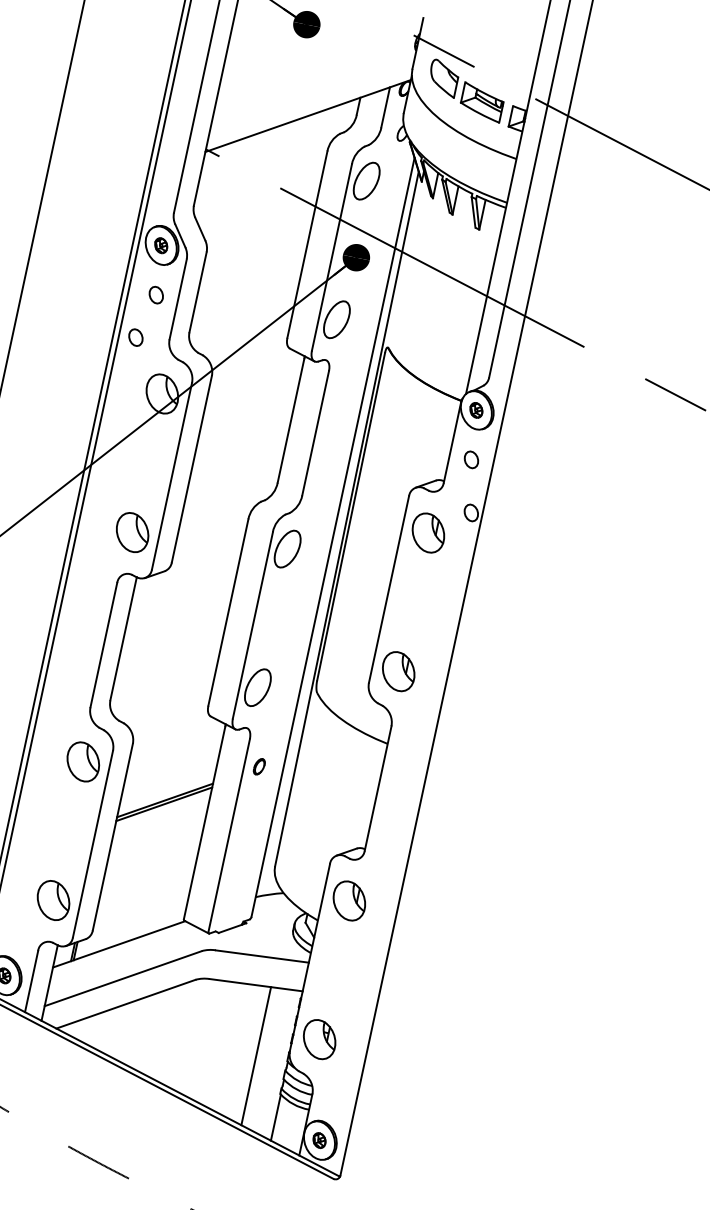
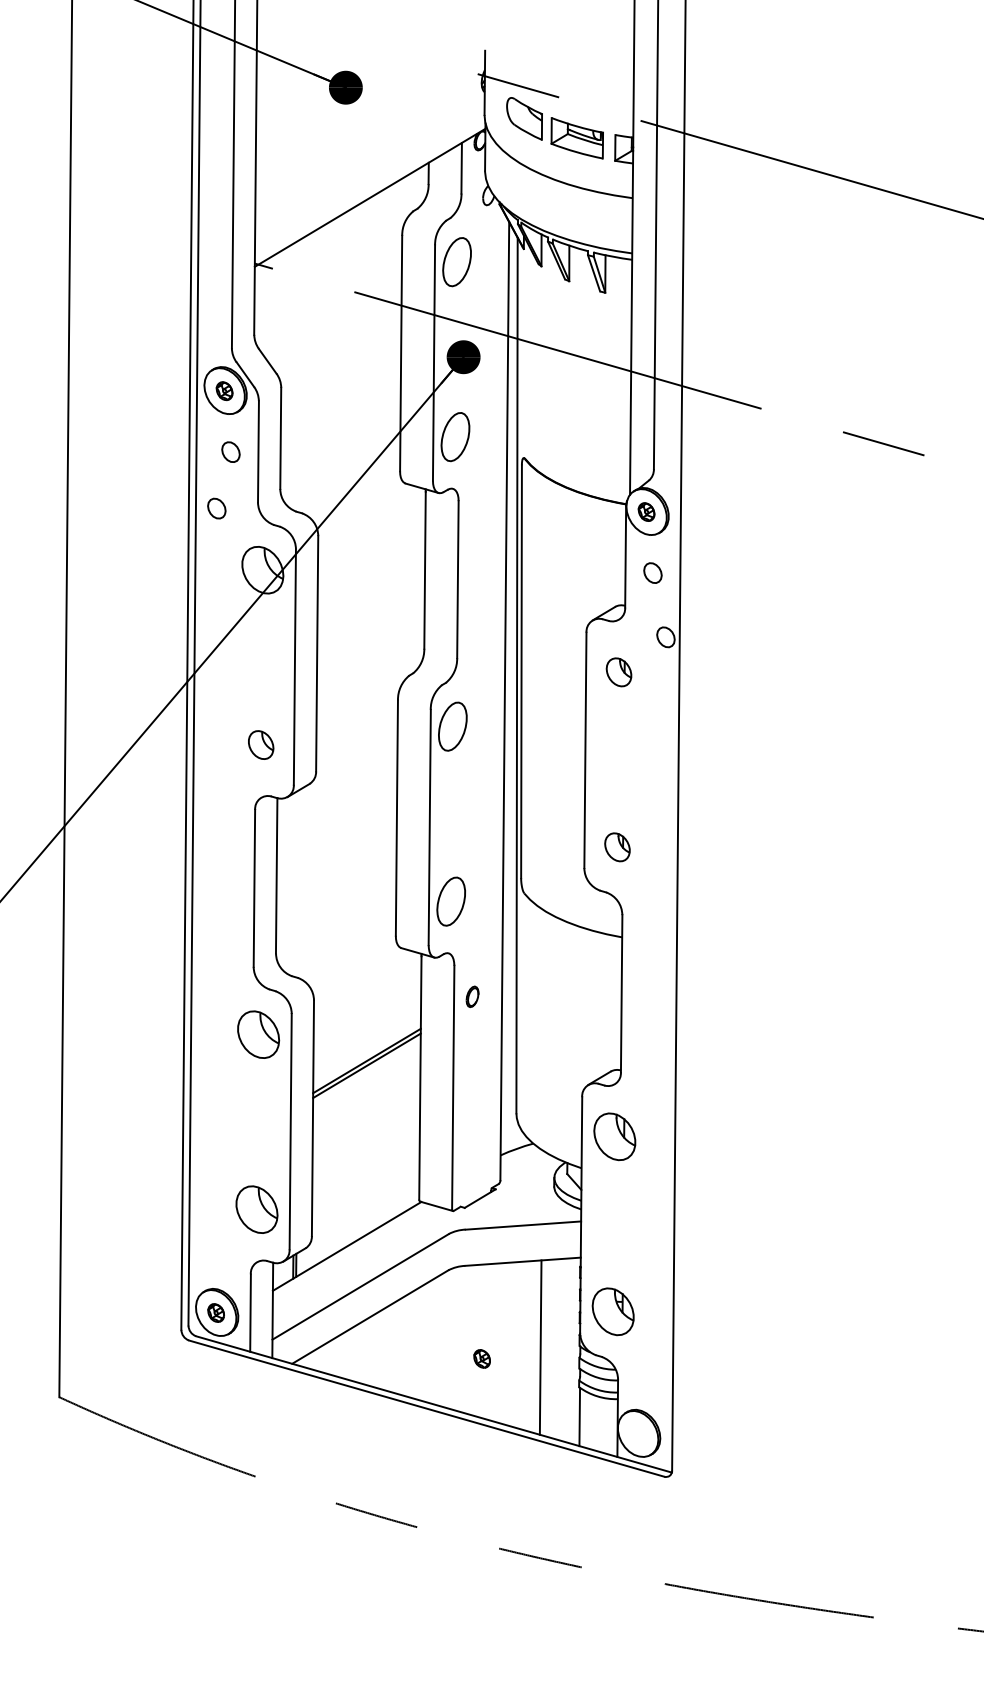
part: (132, 531) -> (260, 744), size x0.6
part: (427, 533) -> (618, 672), size x0.6
part: (398, 671) -> (617, 847), size x0.6
part: (319, 1140) -> (481, 1358), moved

